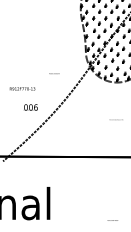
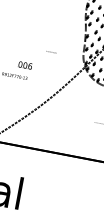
text: (54, 73) -> (51, 52), moved
text: (30, 107) -> (24, 65), moved

